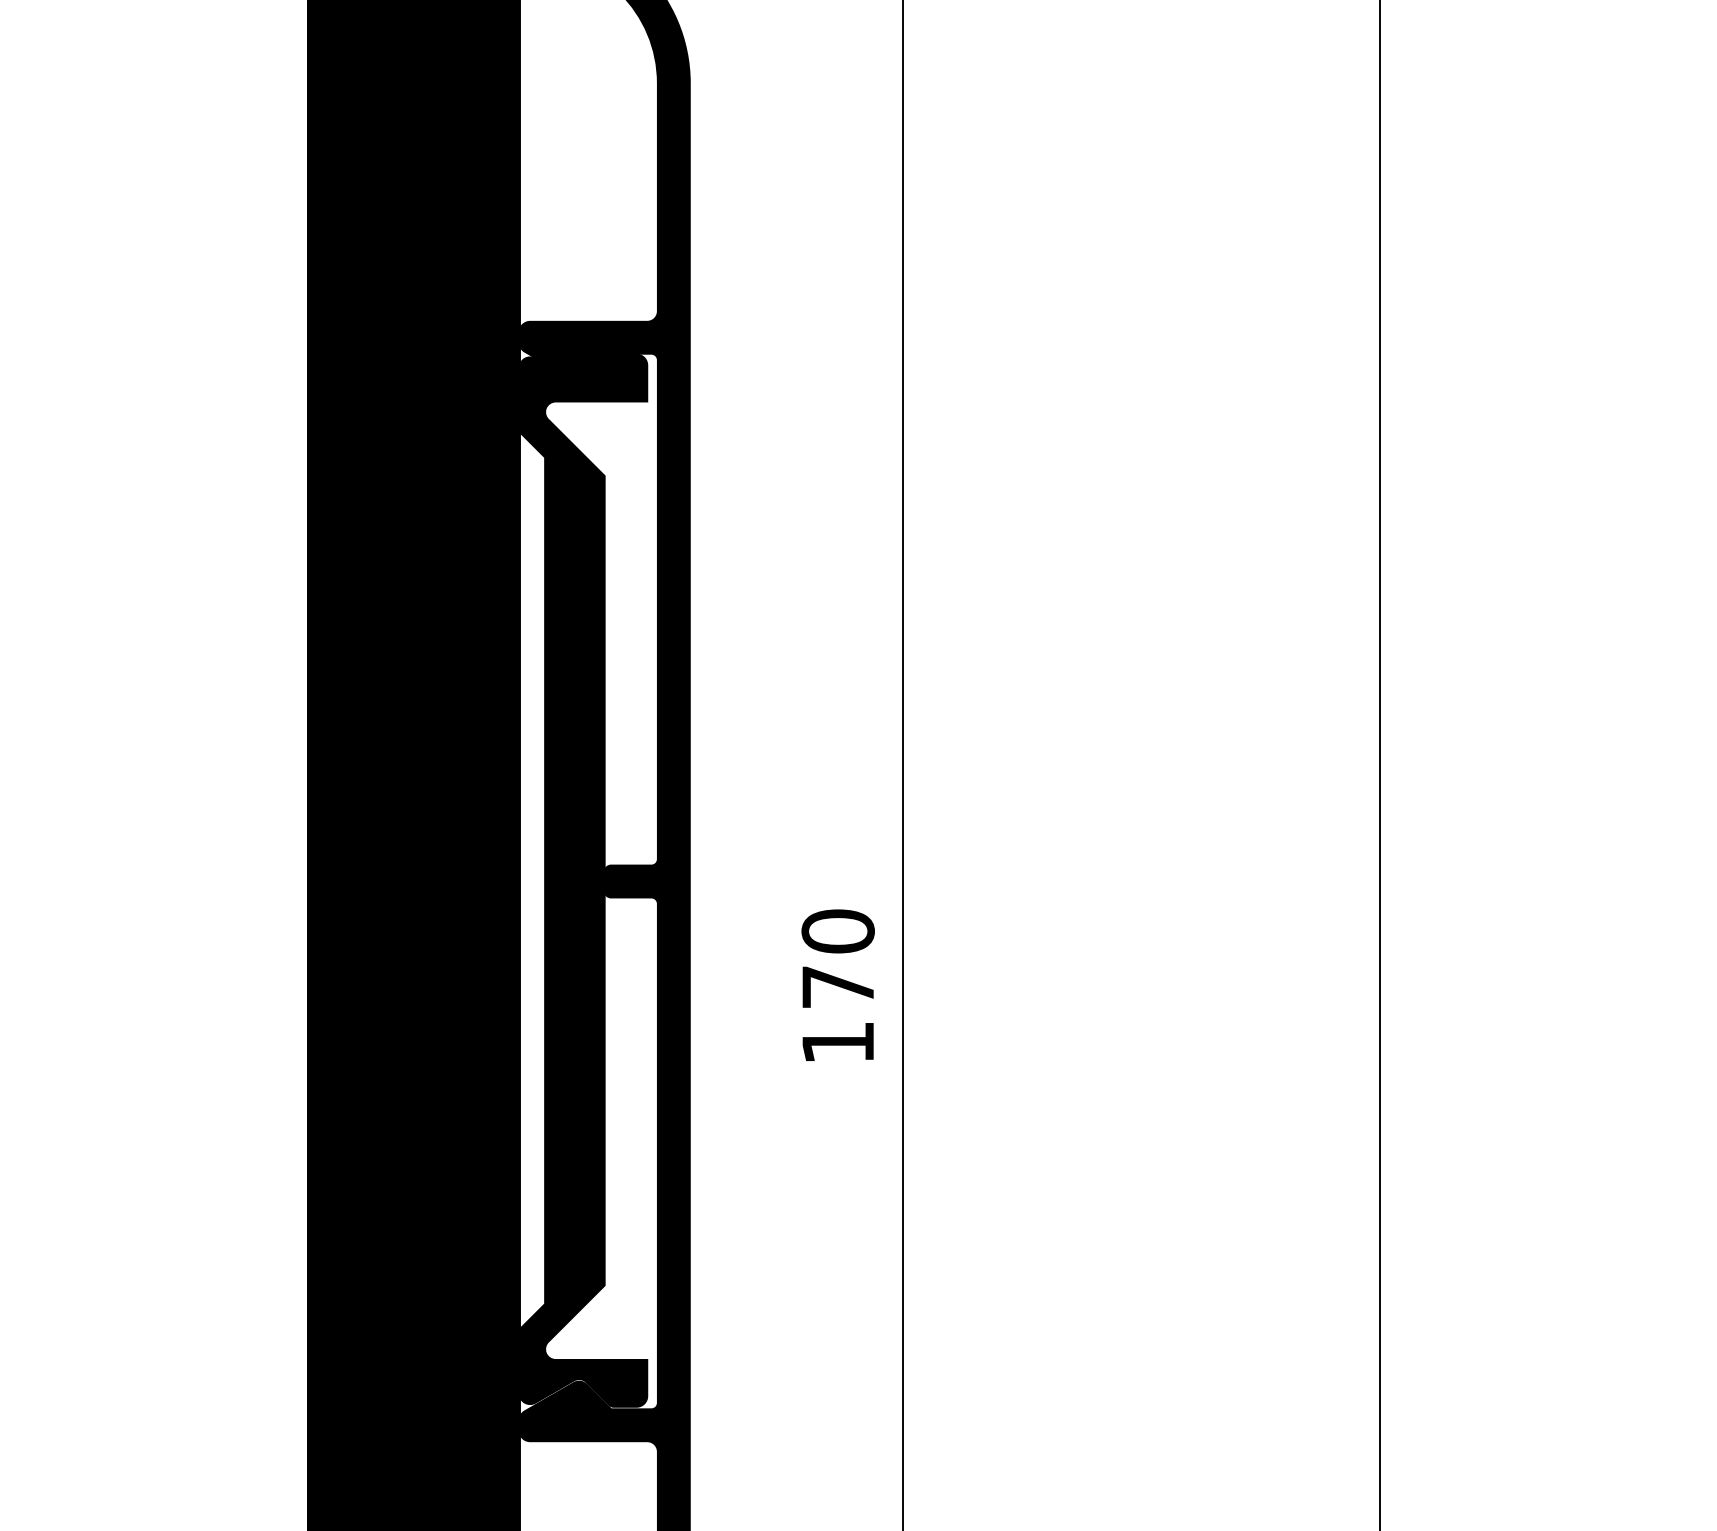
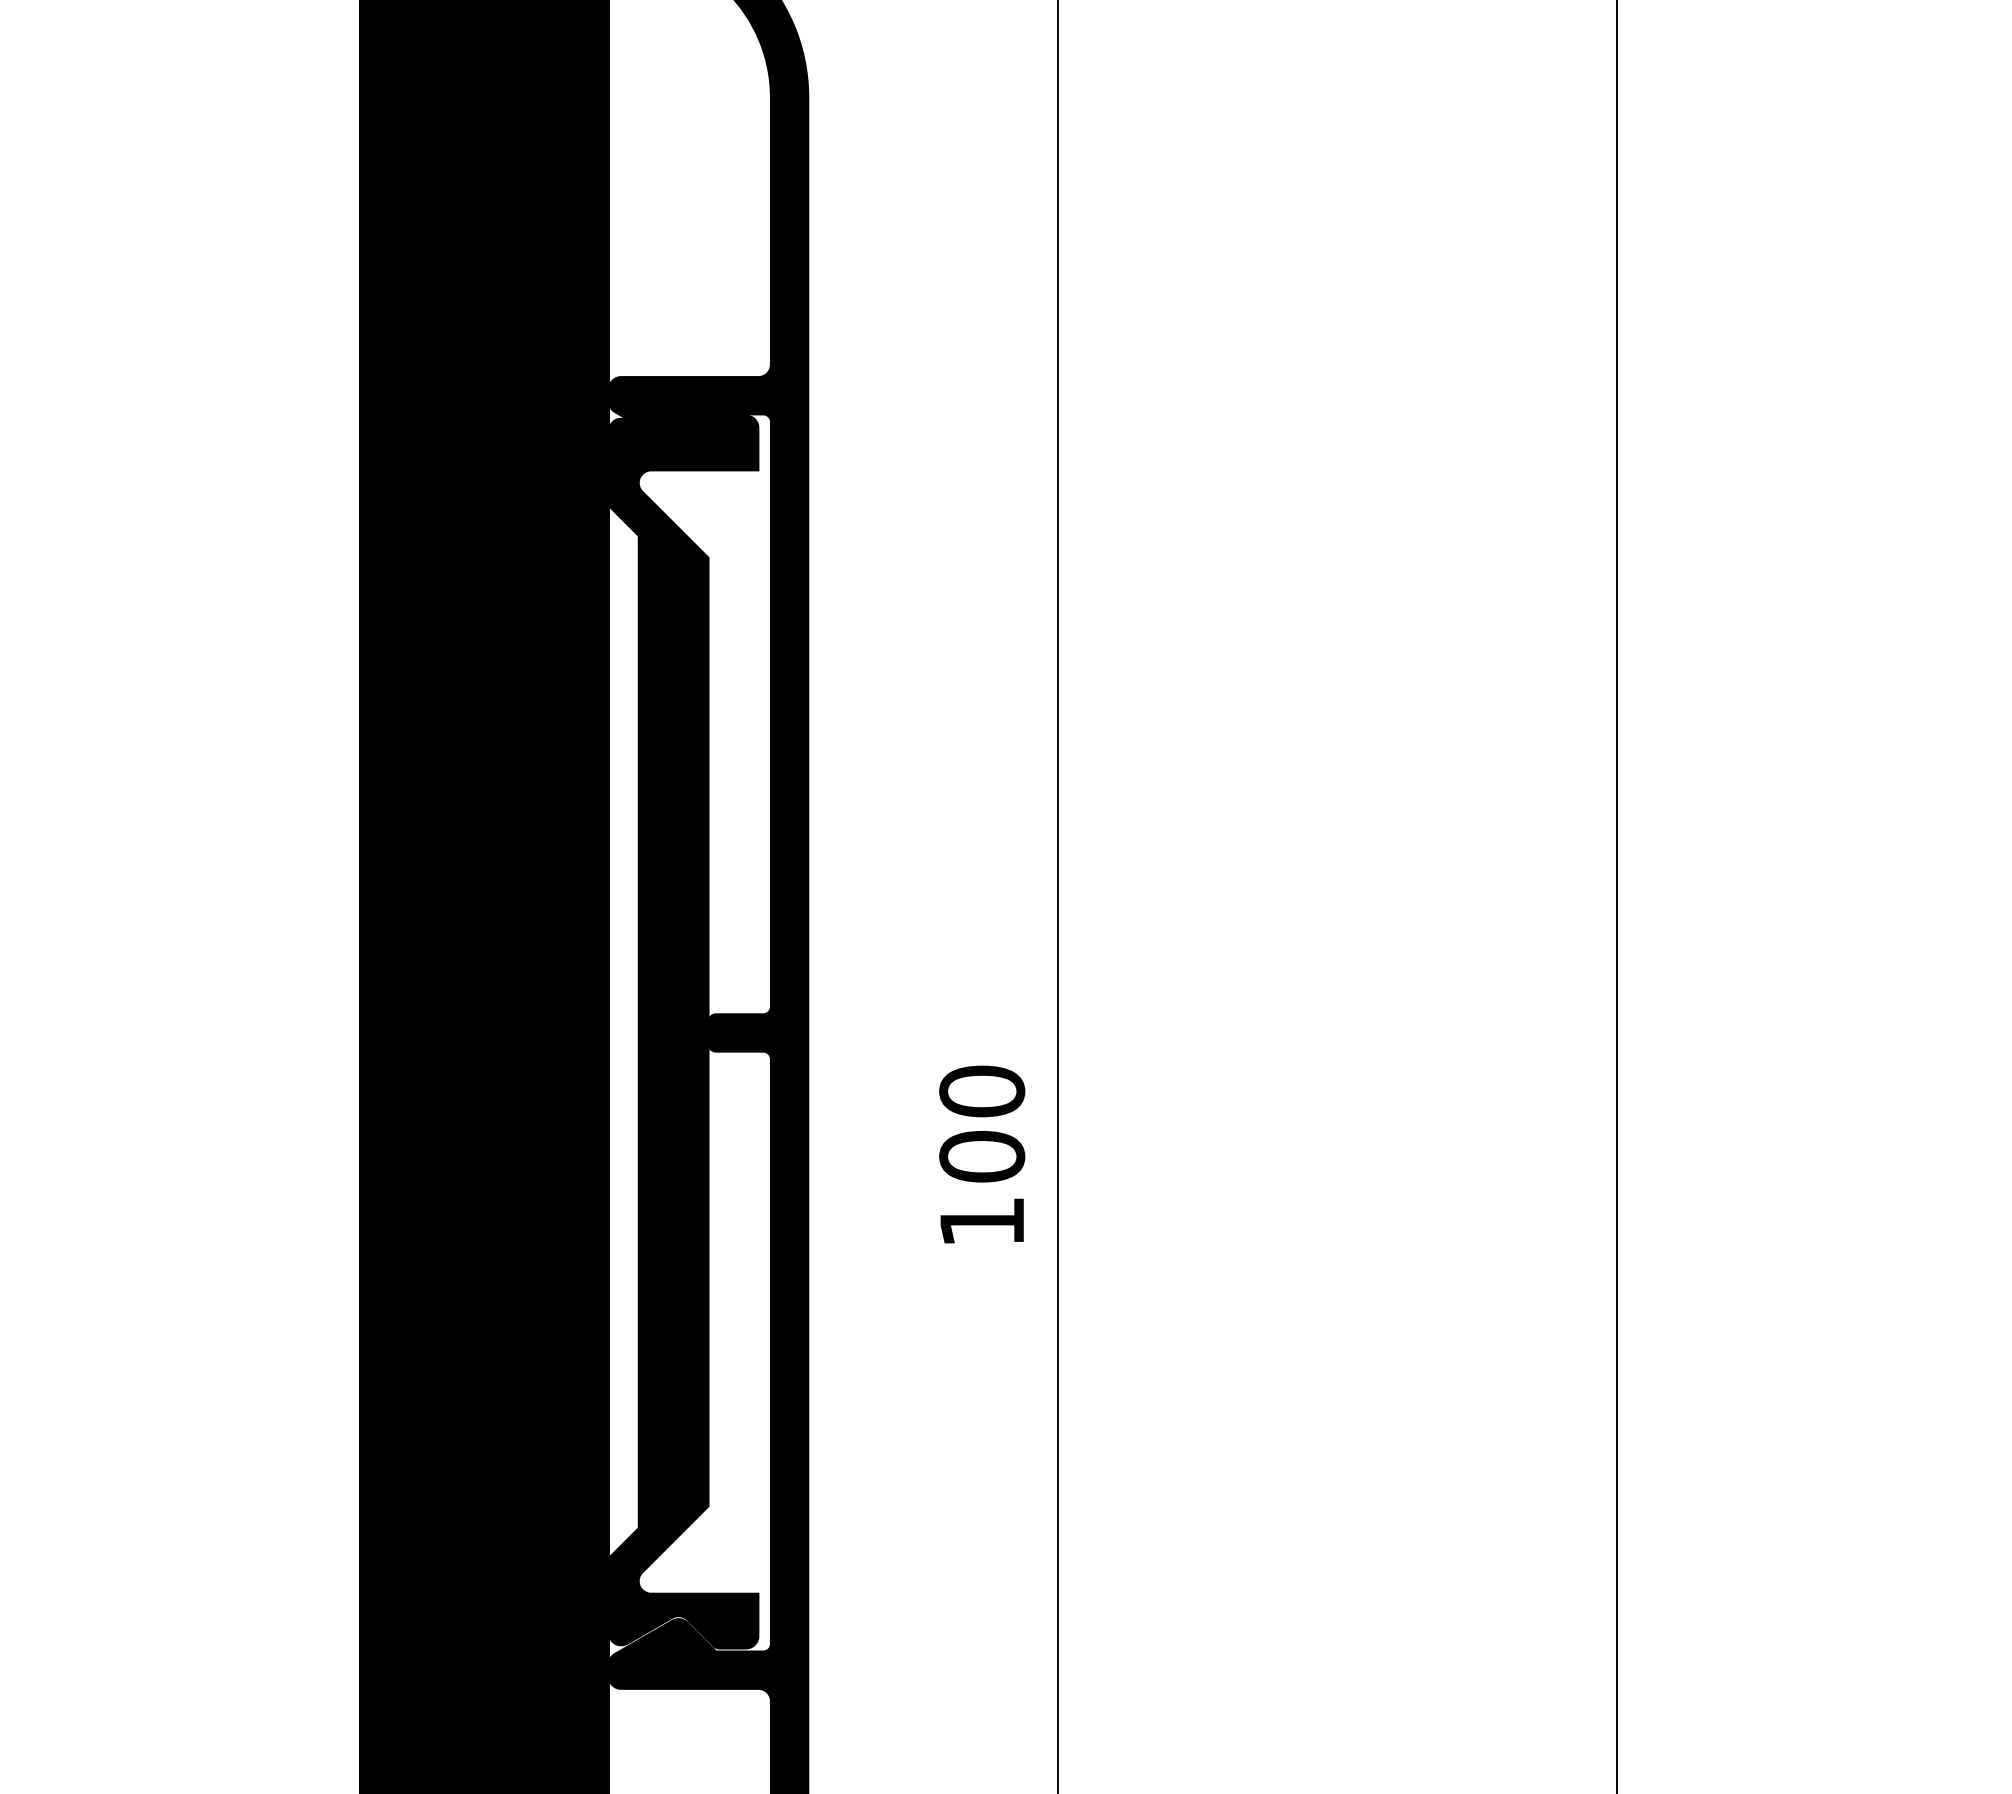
text: (838, 986) -> (982, 1156), 170 -> 100

